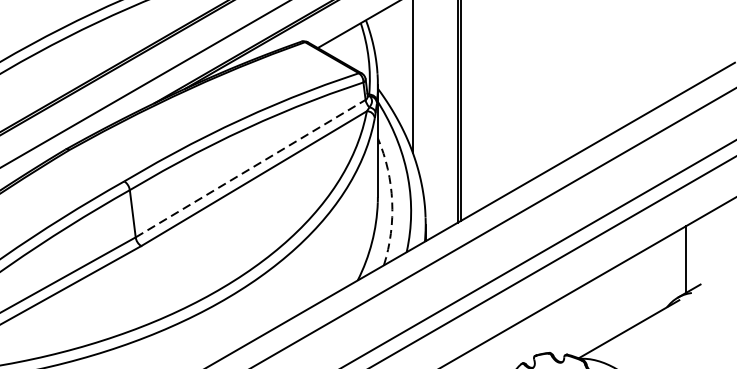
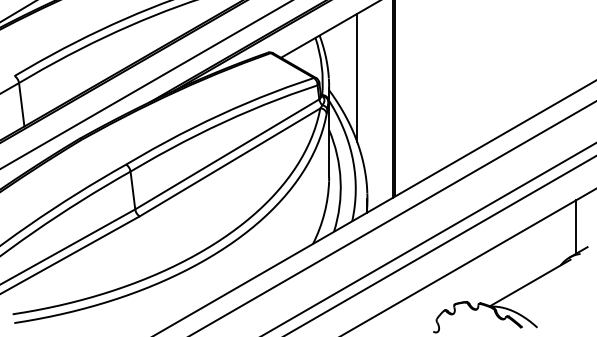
line: (250, 168) -> (227, 154), dashed -> solid
arc: (392, 201) -> (340, 180), dashed -> solid

